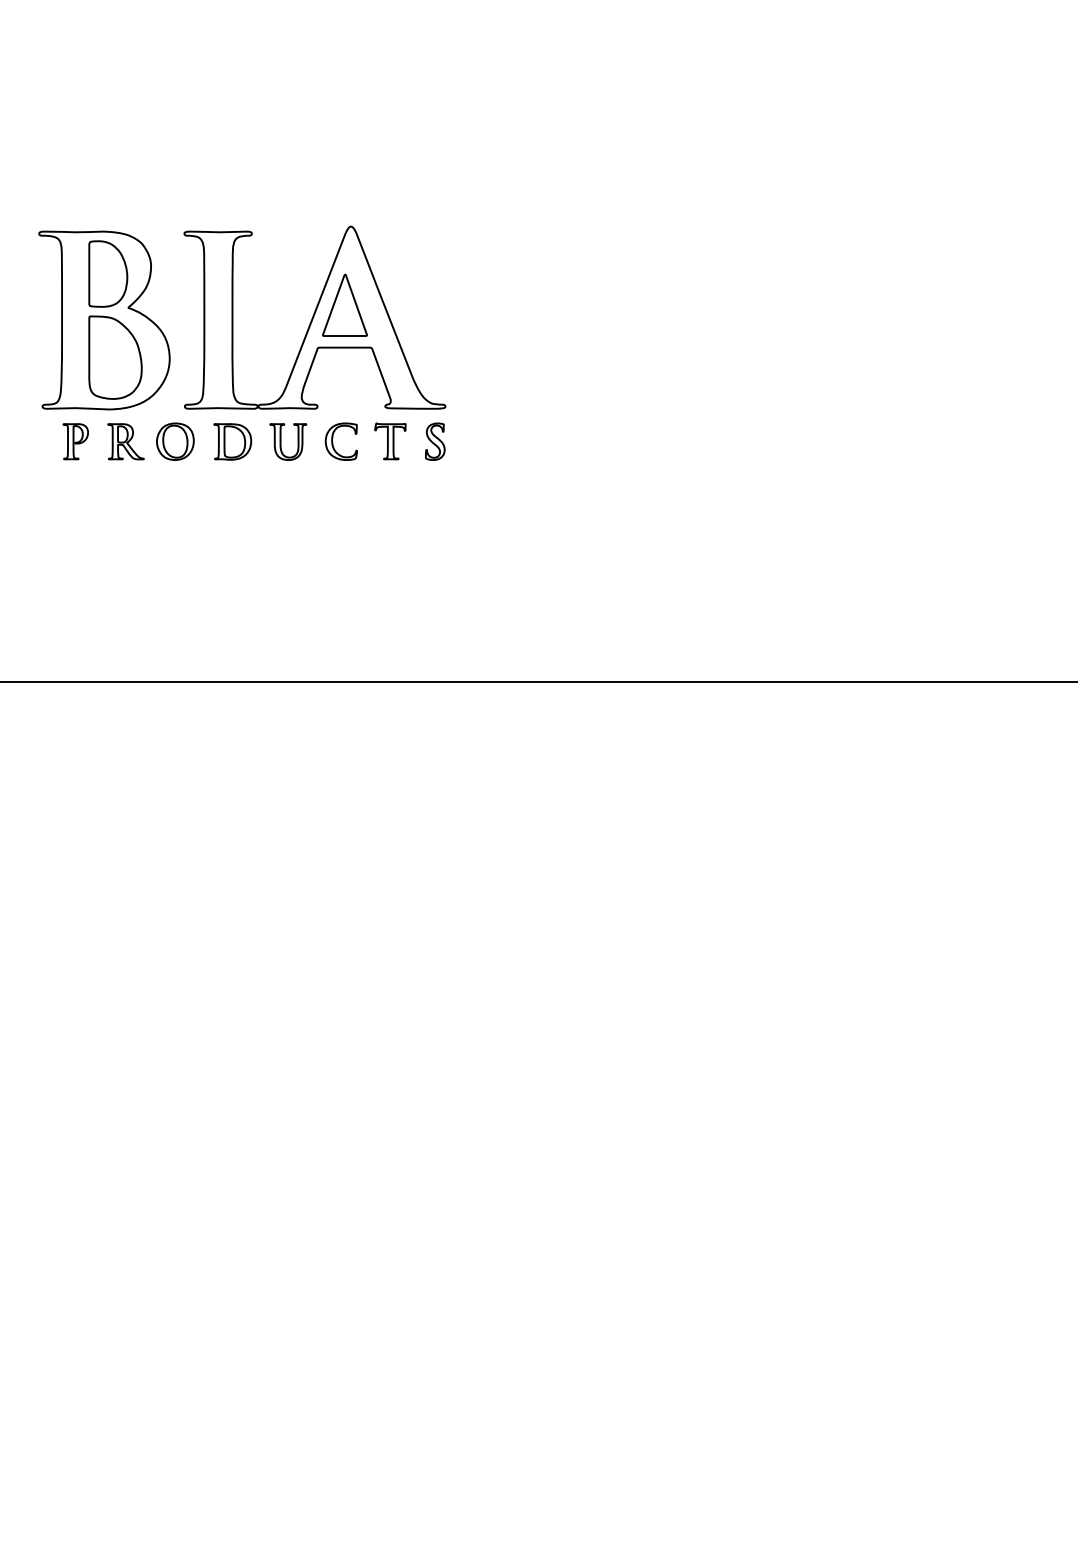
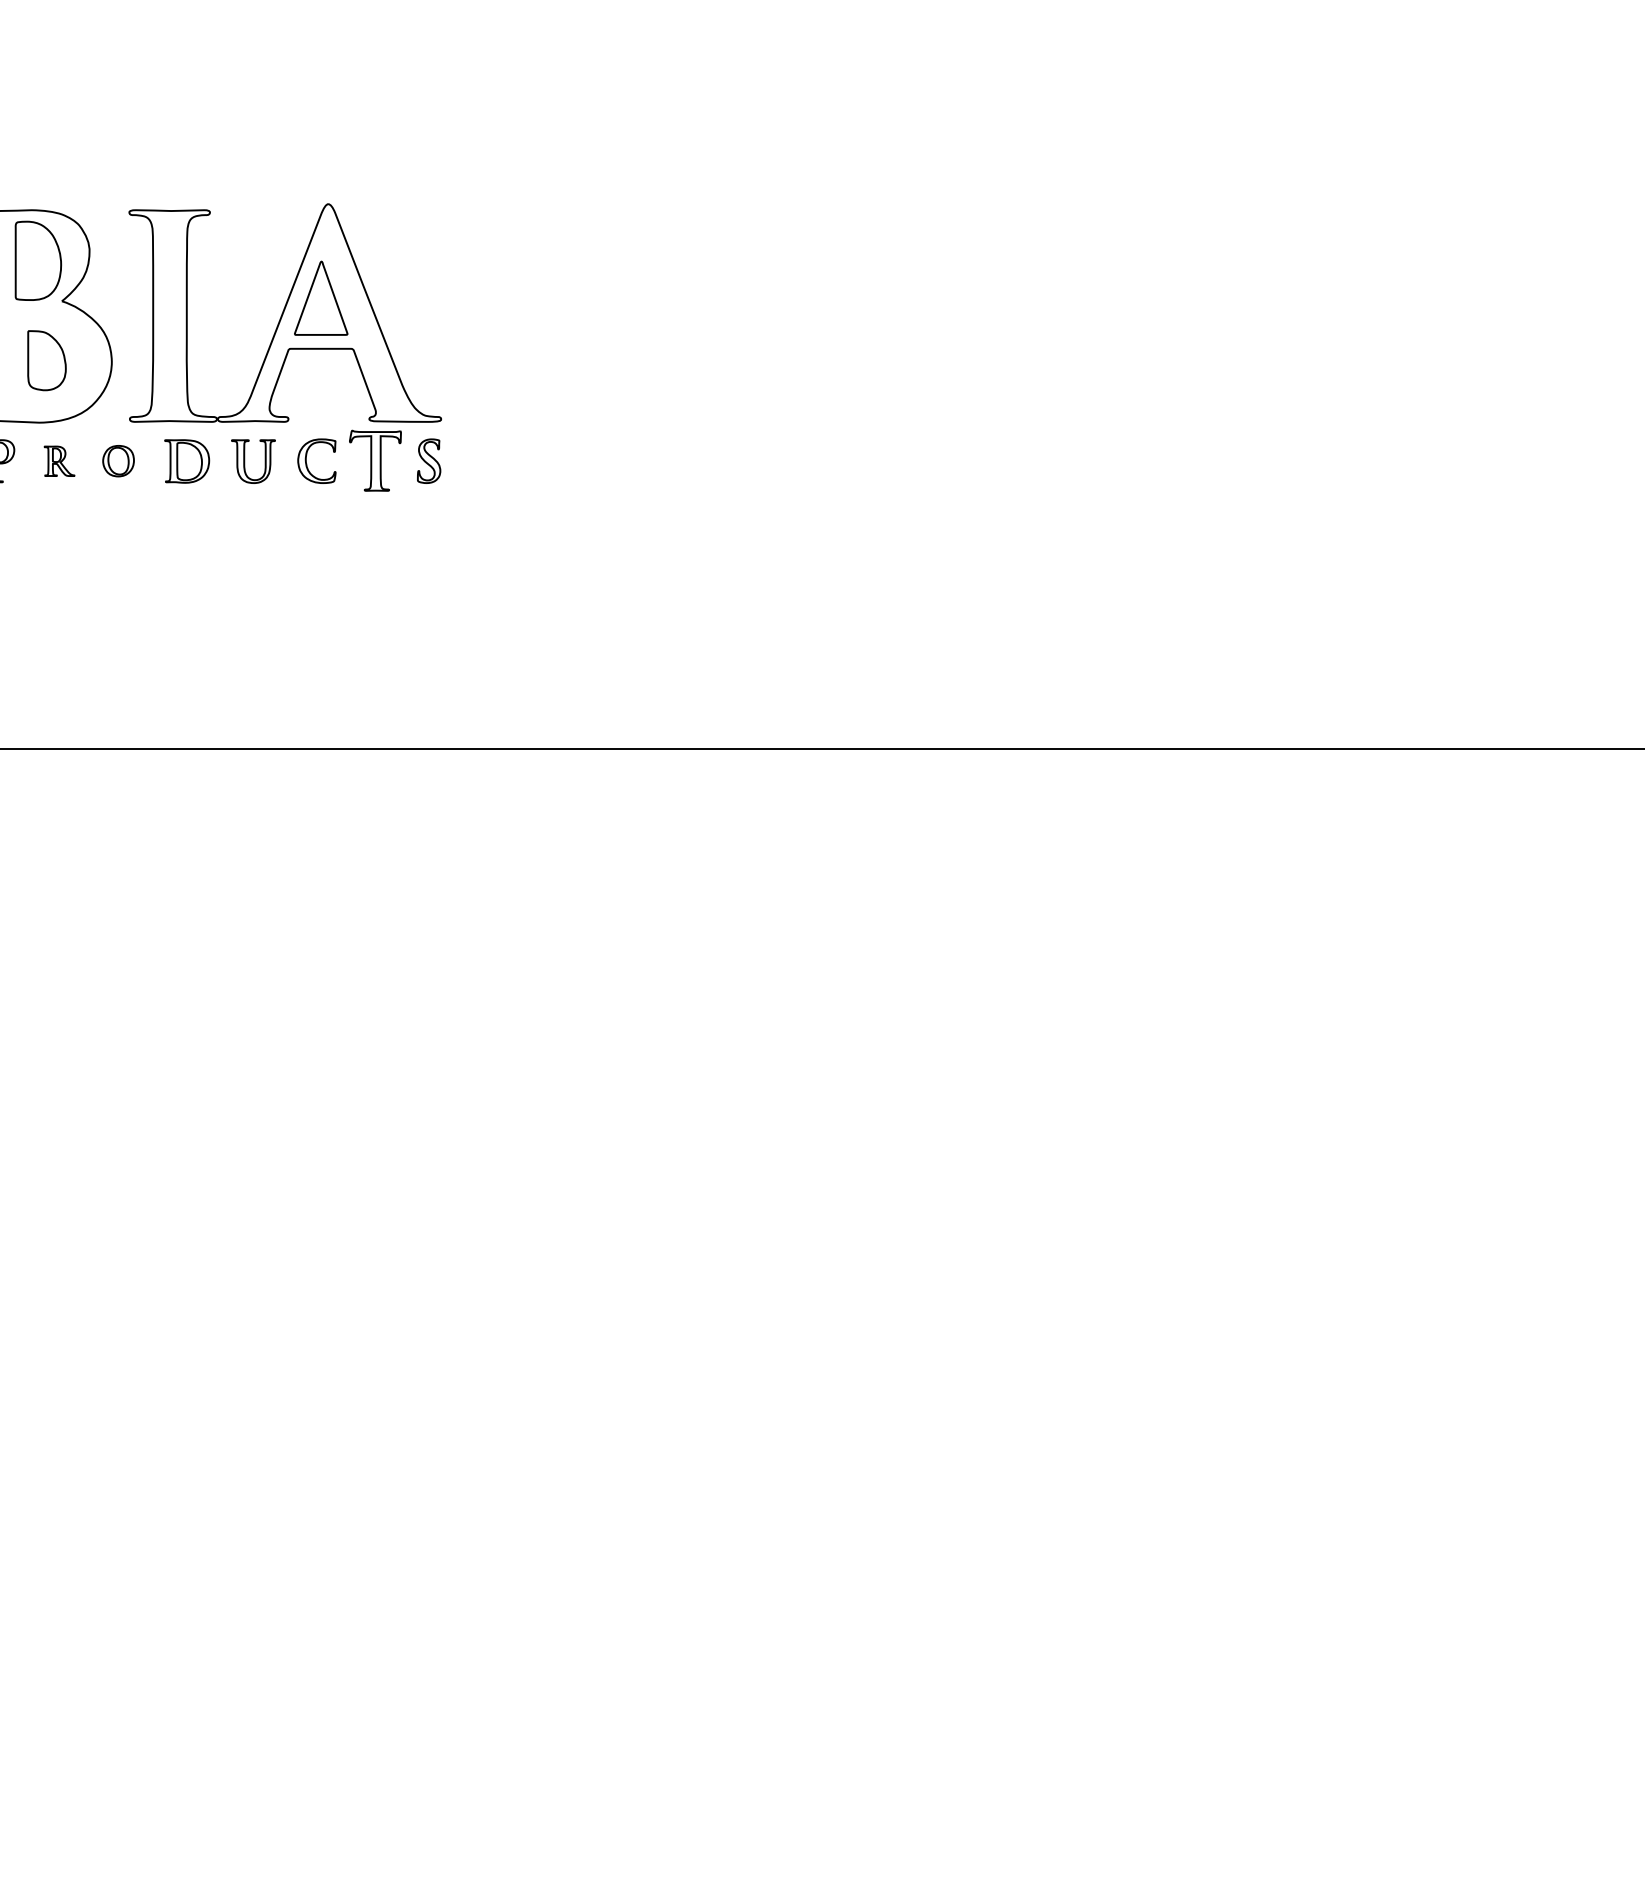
part: (115, 357) -> (46, 360), size x0.6
part: (125, 441) -> (59, 461), size x0.7
part: (175, 441) -> (118, 460), size x0.7
part: (390, 441) -> (375, 460), size x1.4

